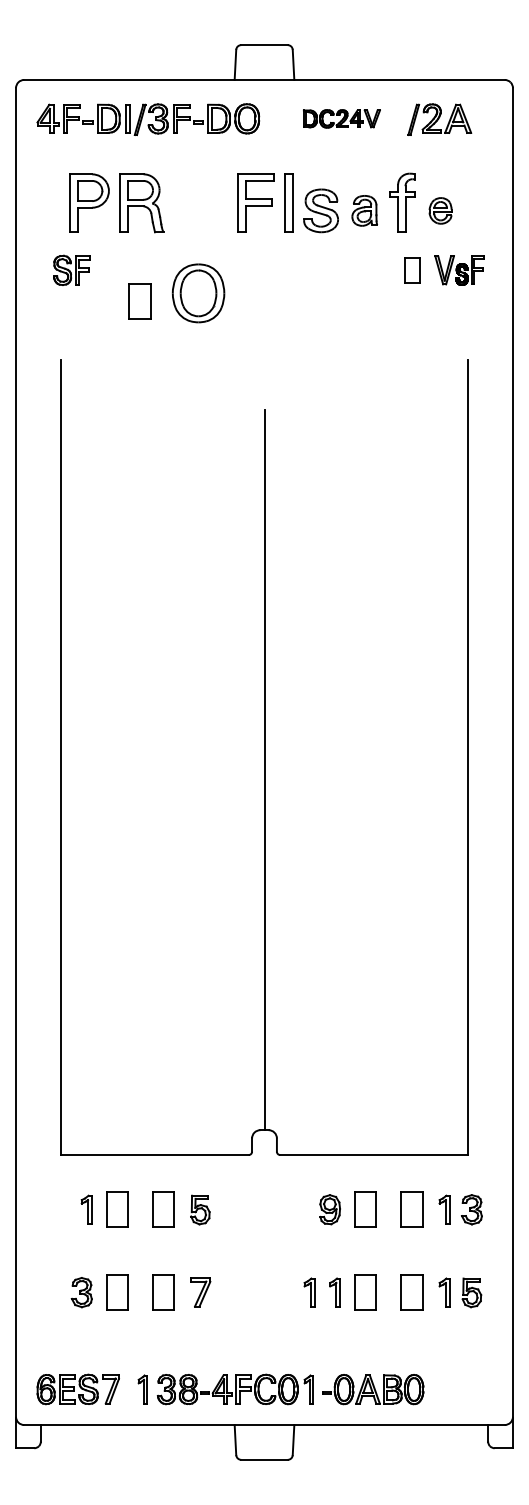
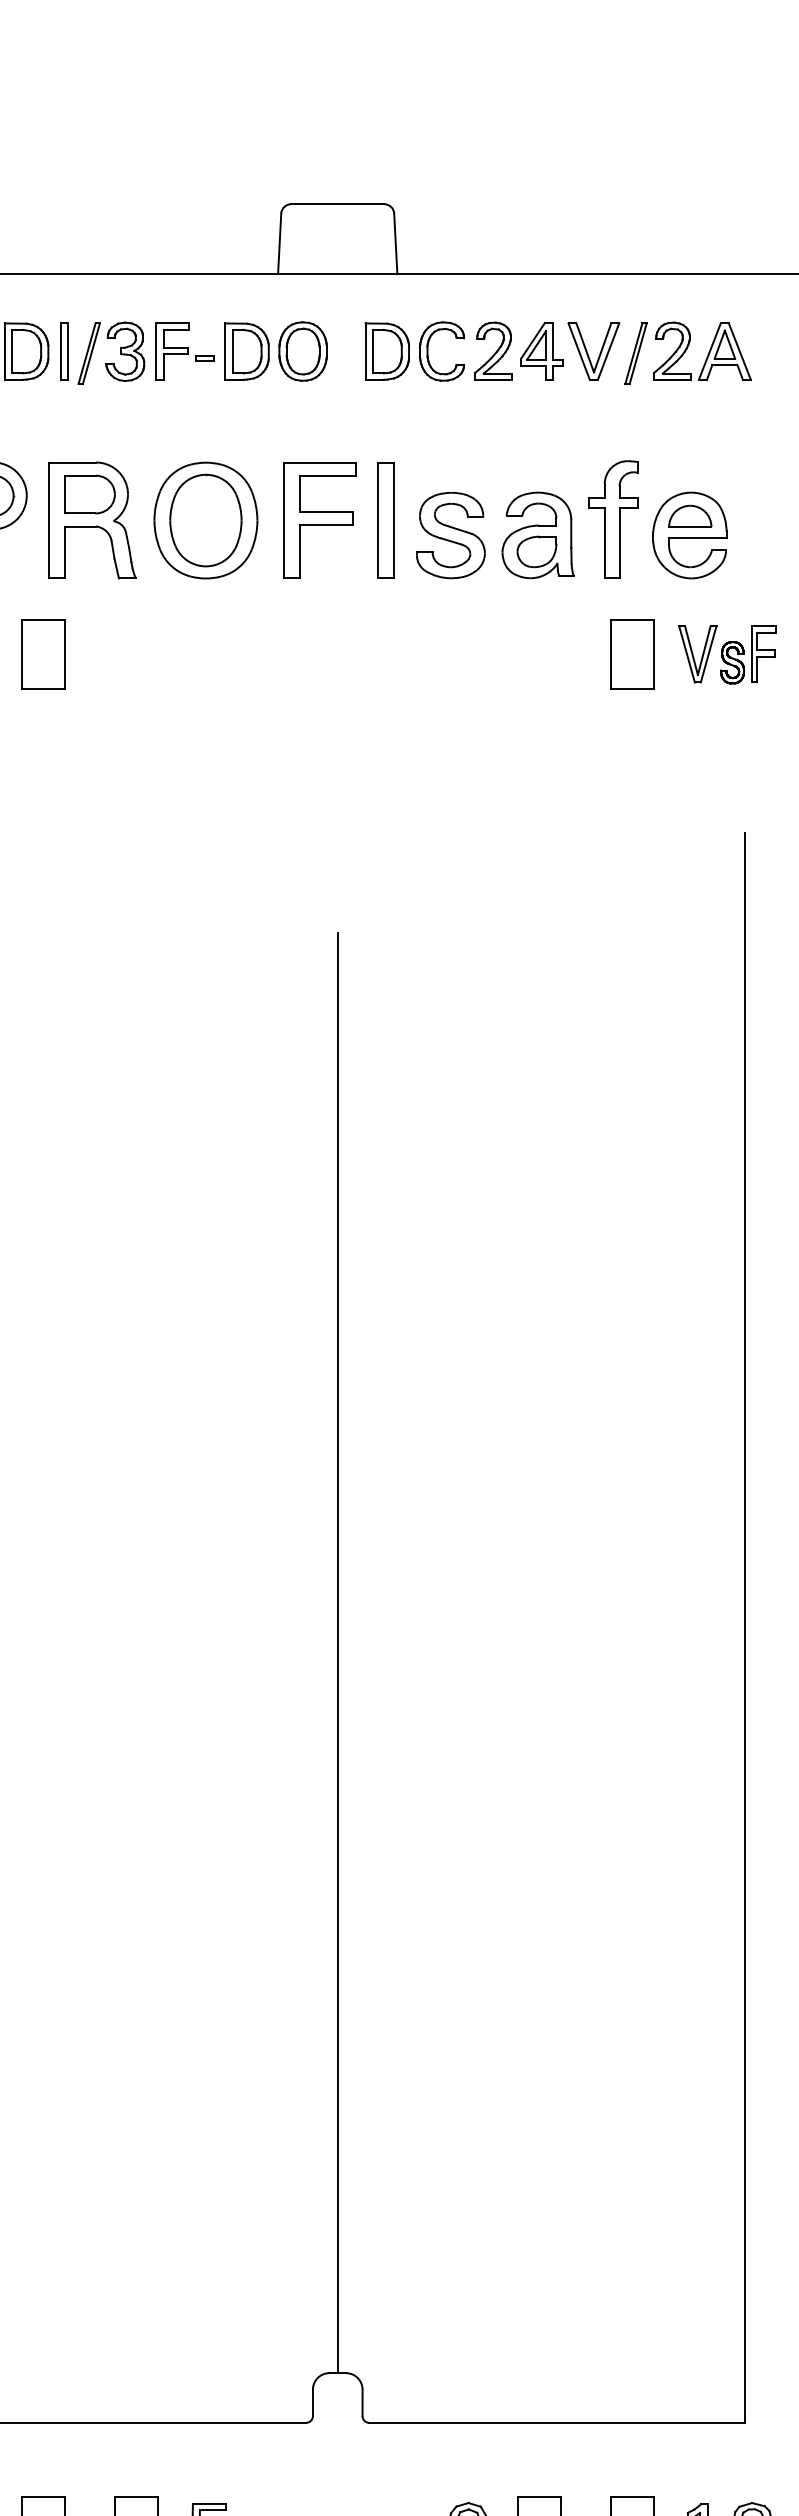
part: (341, 118) -> (491, 350), size x1.67
part: (364, 210) -> (537, 534), size x1.43
part: (440, 210) -> (689, 534), size x1.67
part: (411, 270) -> (631, 654), size x1.43
part: (198, 293) -> (205, 520), moved
part: (139, 301) -> (41, 654), moved

